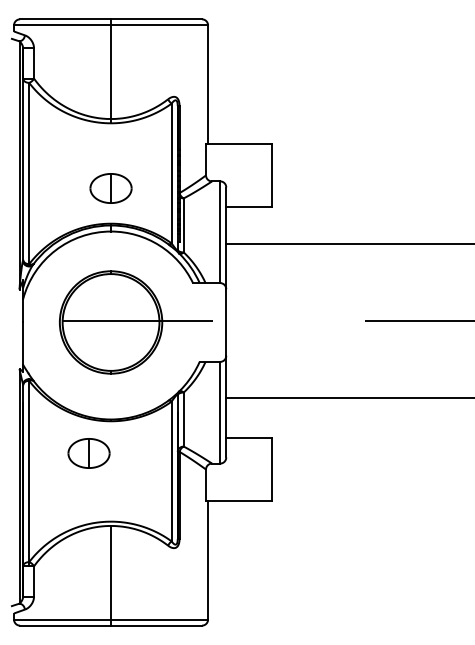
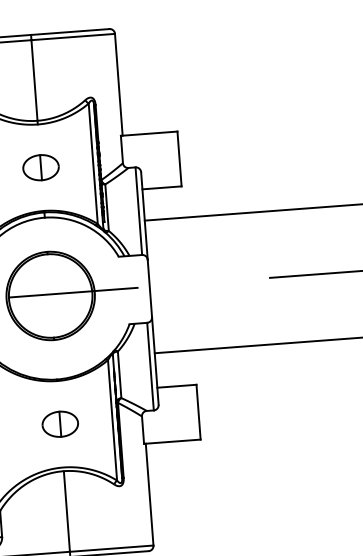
part: (110, 188) -> (40, 167), moved
part: (88, 453) -> (59, 424), moved

